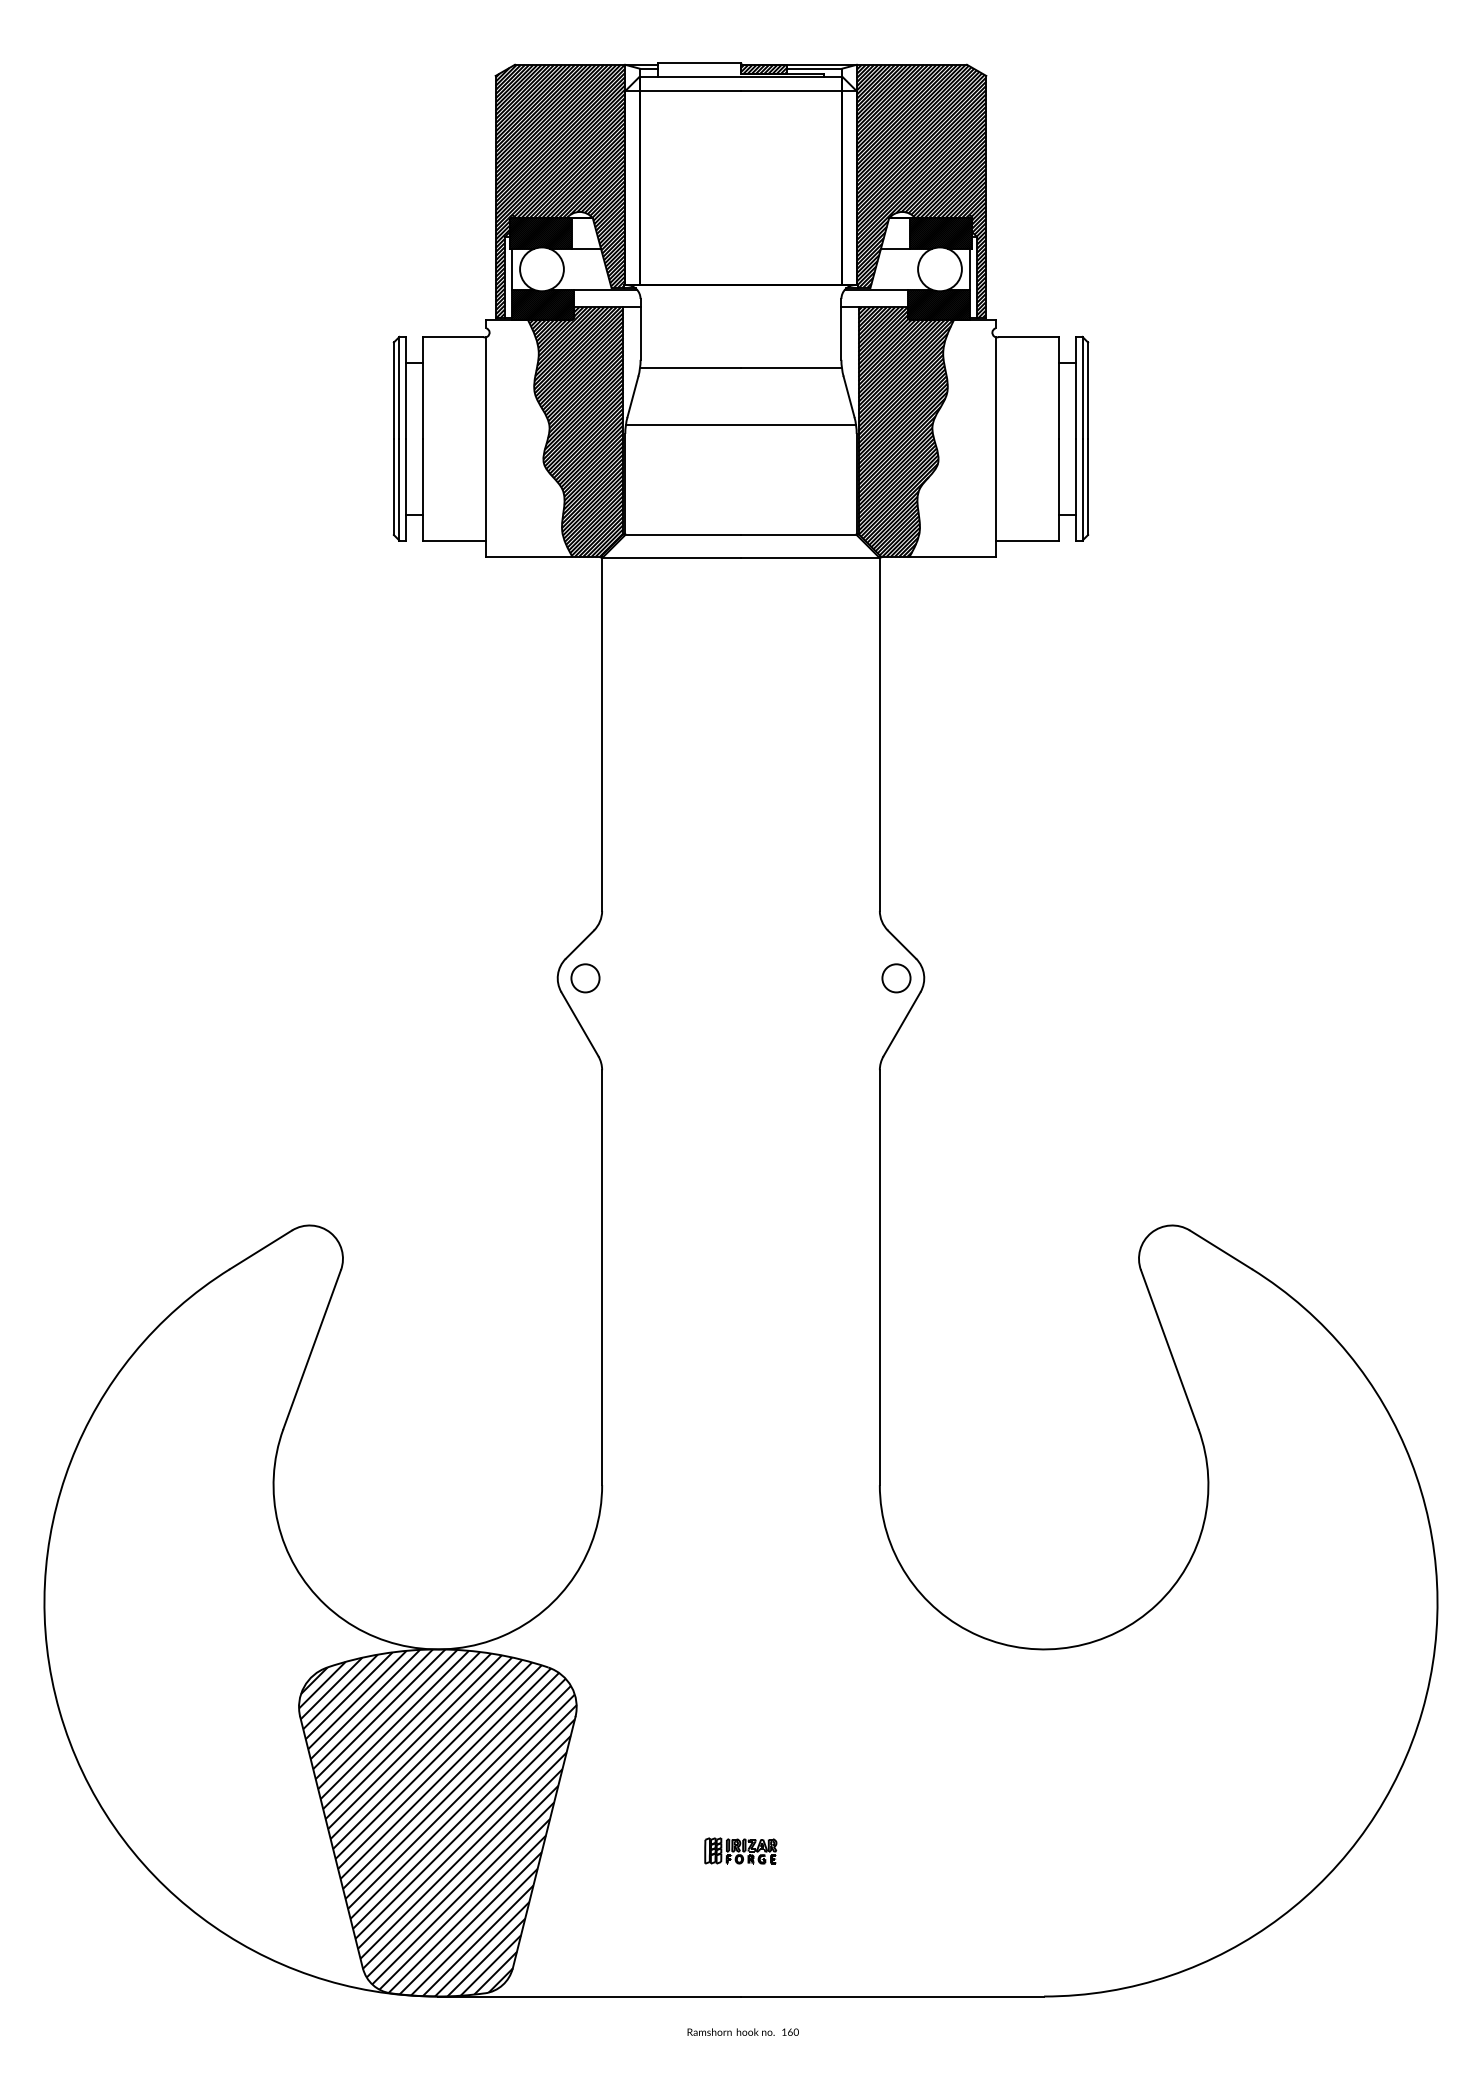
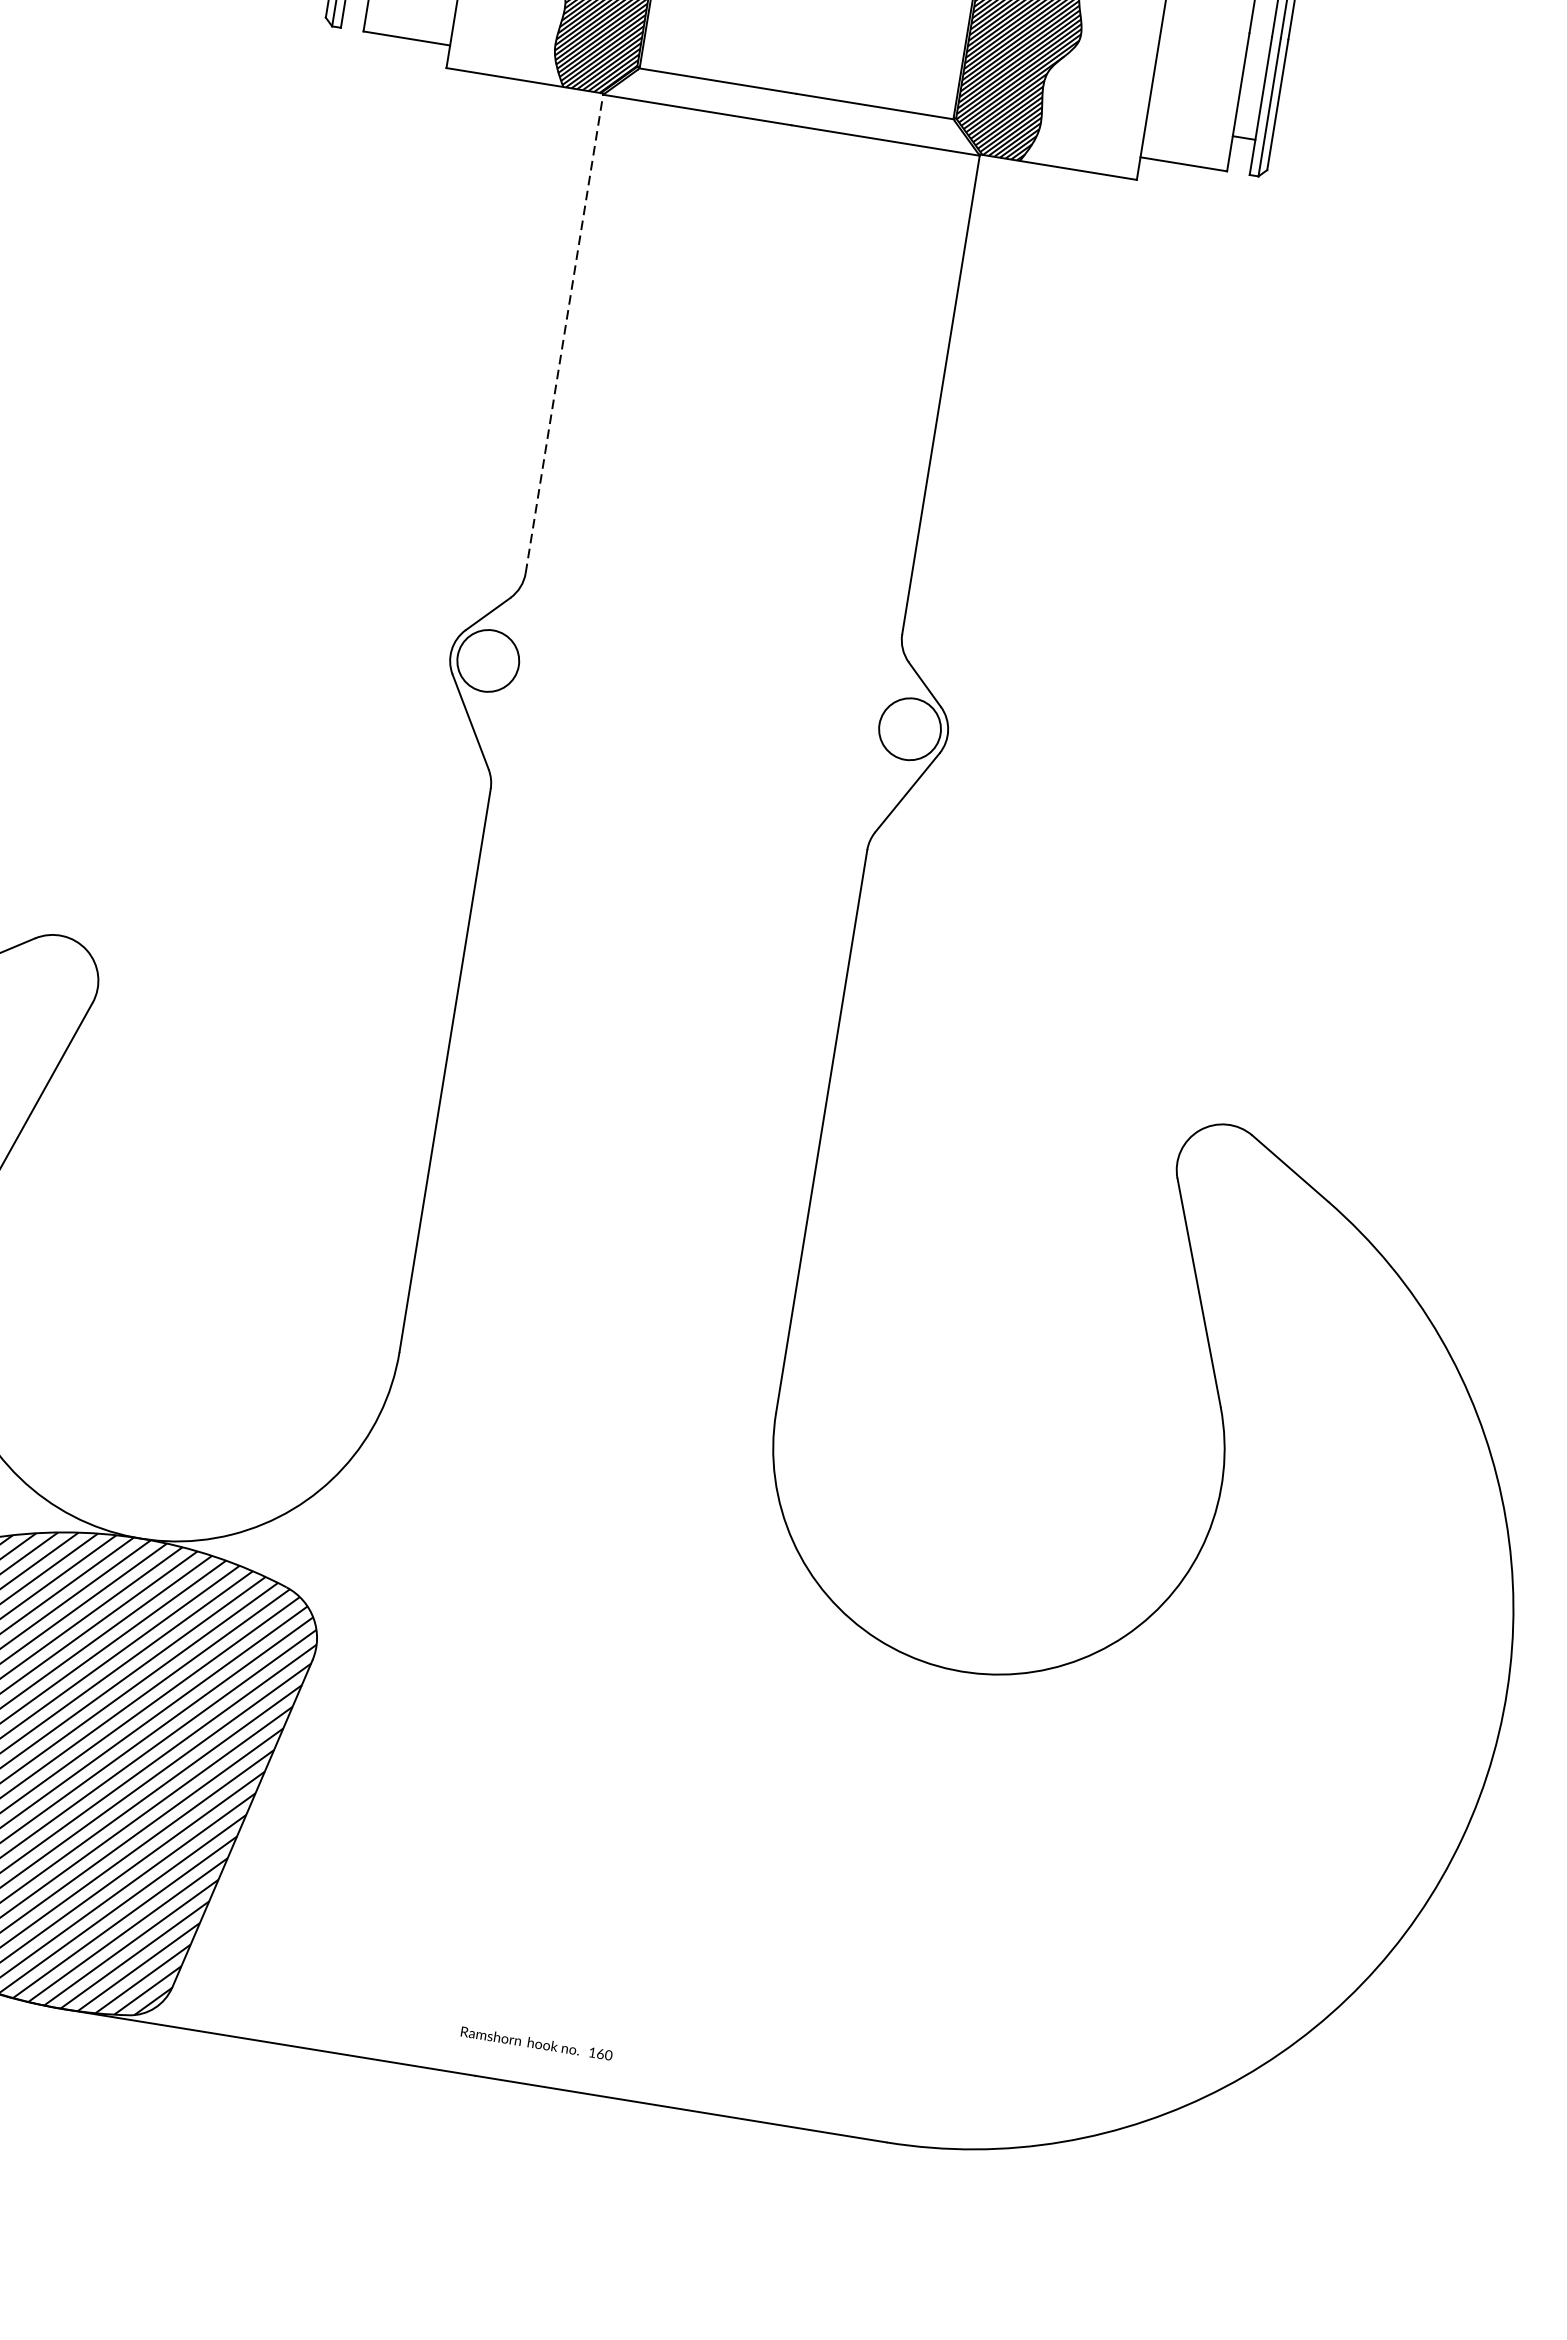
line: (602, 734) -> (564, 333), solid -> dashed
circle: (585, 978) -> (488, 661), size x1.6
circle: (896, 978) -> (910, 729), size x1.6
part: (740, 1850) -> (506, 1877), removed
text: (742, 2031) -> (535, 2042), moved

